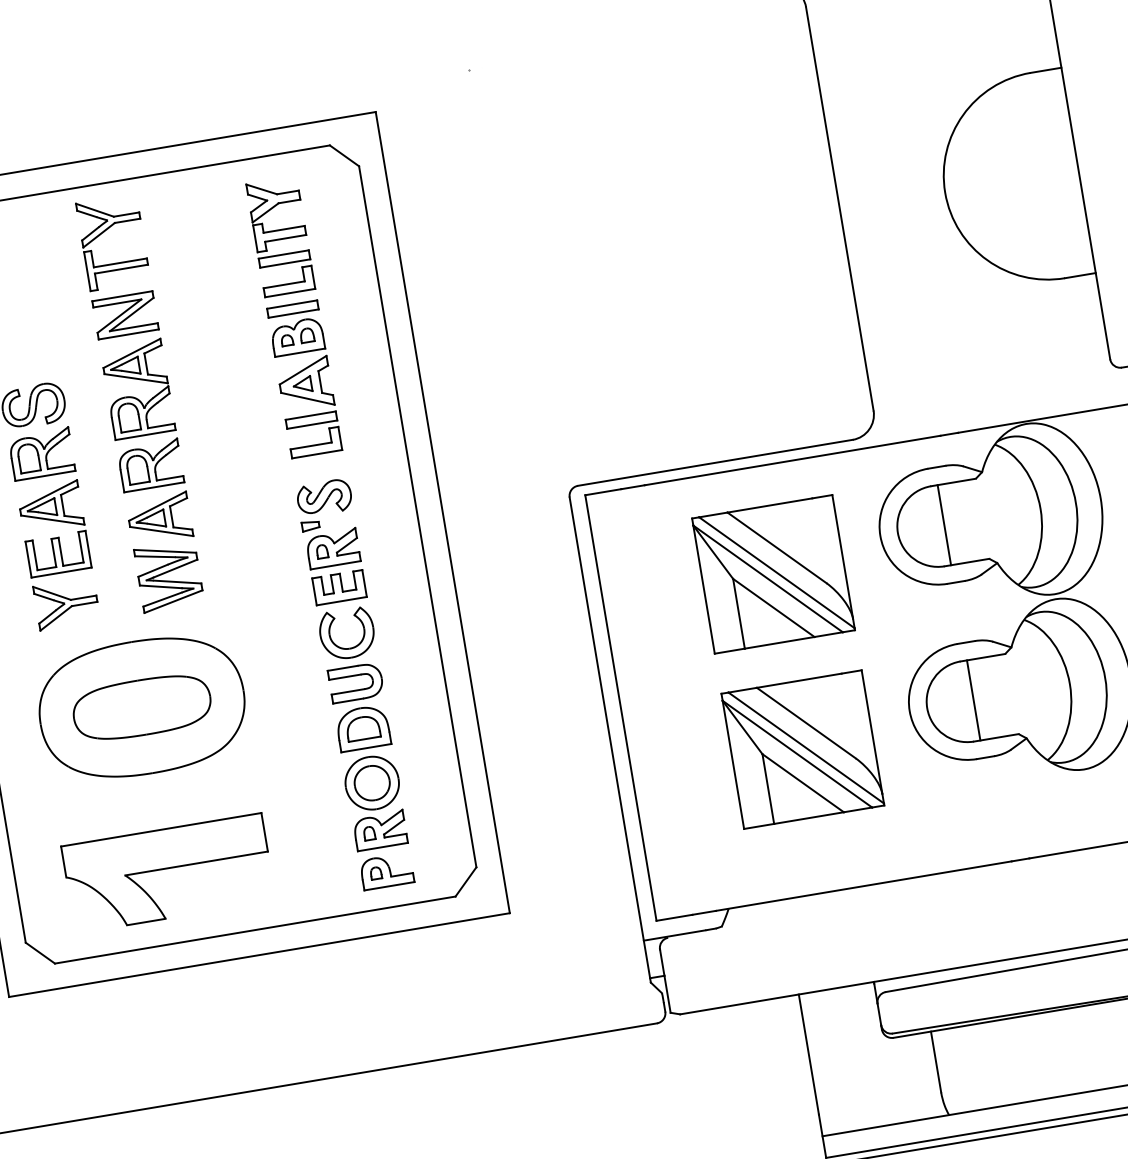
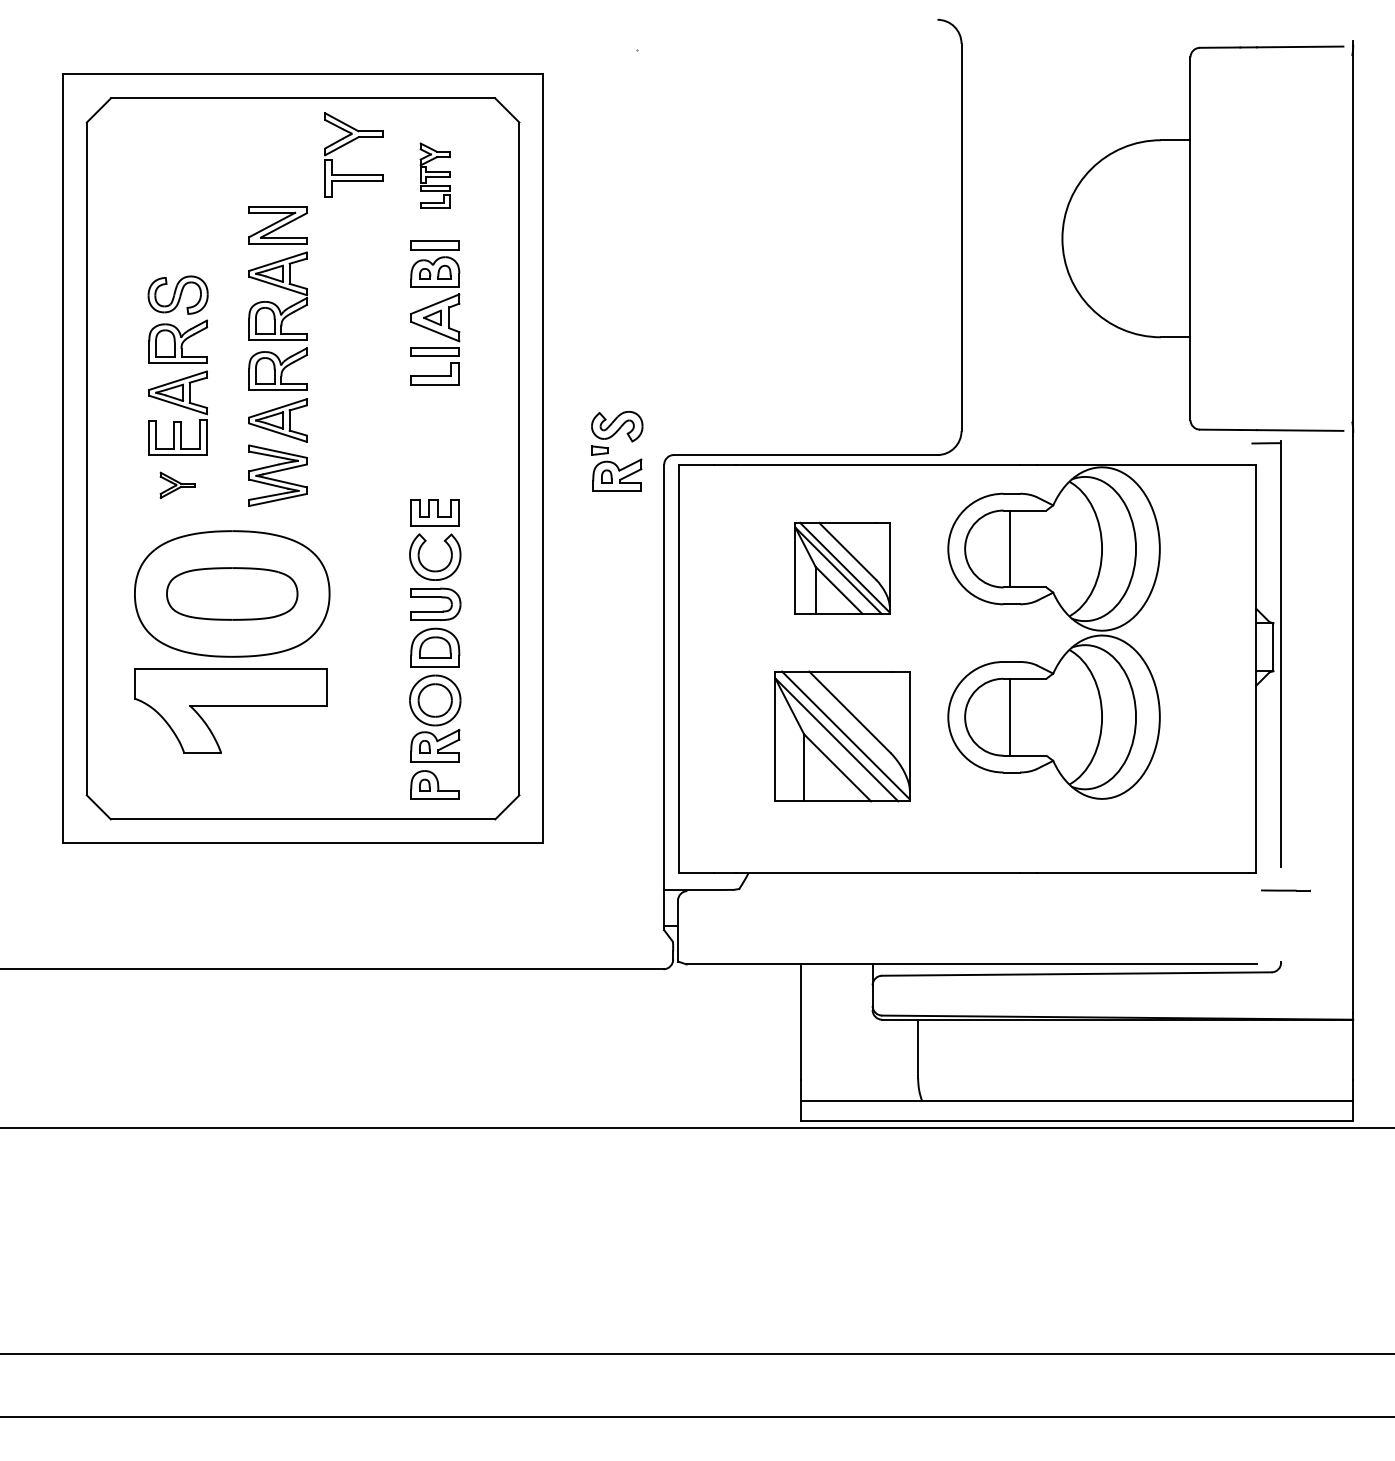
part: (104, 232) -> (347, 144), moved
part: (279, 236) -> (434, 175), size x0.6
part: (319, 525) -> (608, 451), moved
part: (773, 574) -> (842, 568), size x0.7
part: (66, 604) -> (177, 485), size x0.6
part: (167, 873) -> (230, 710), moved

